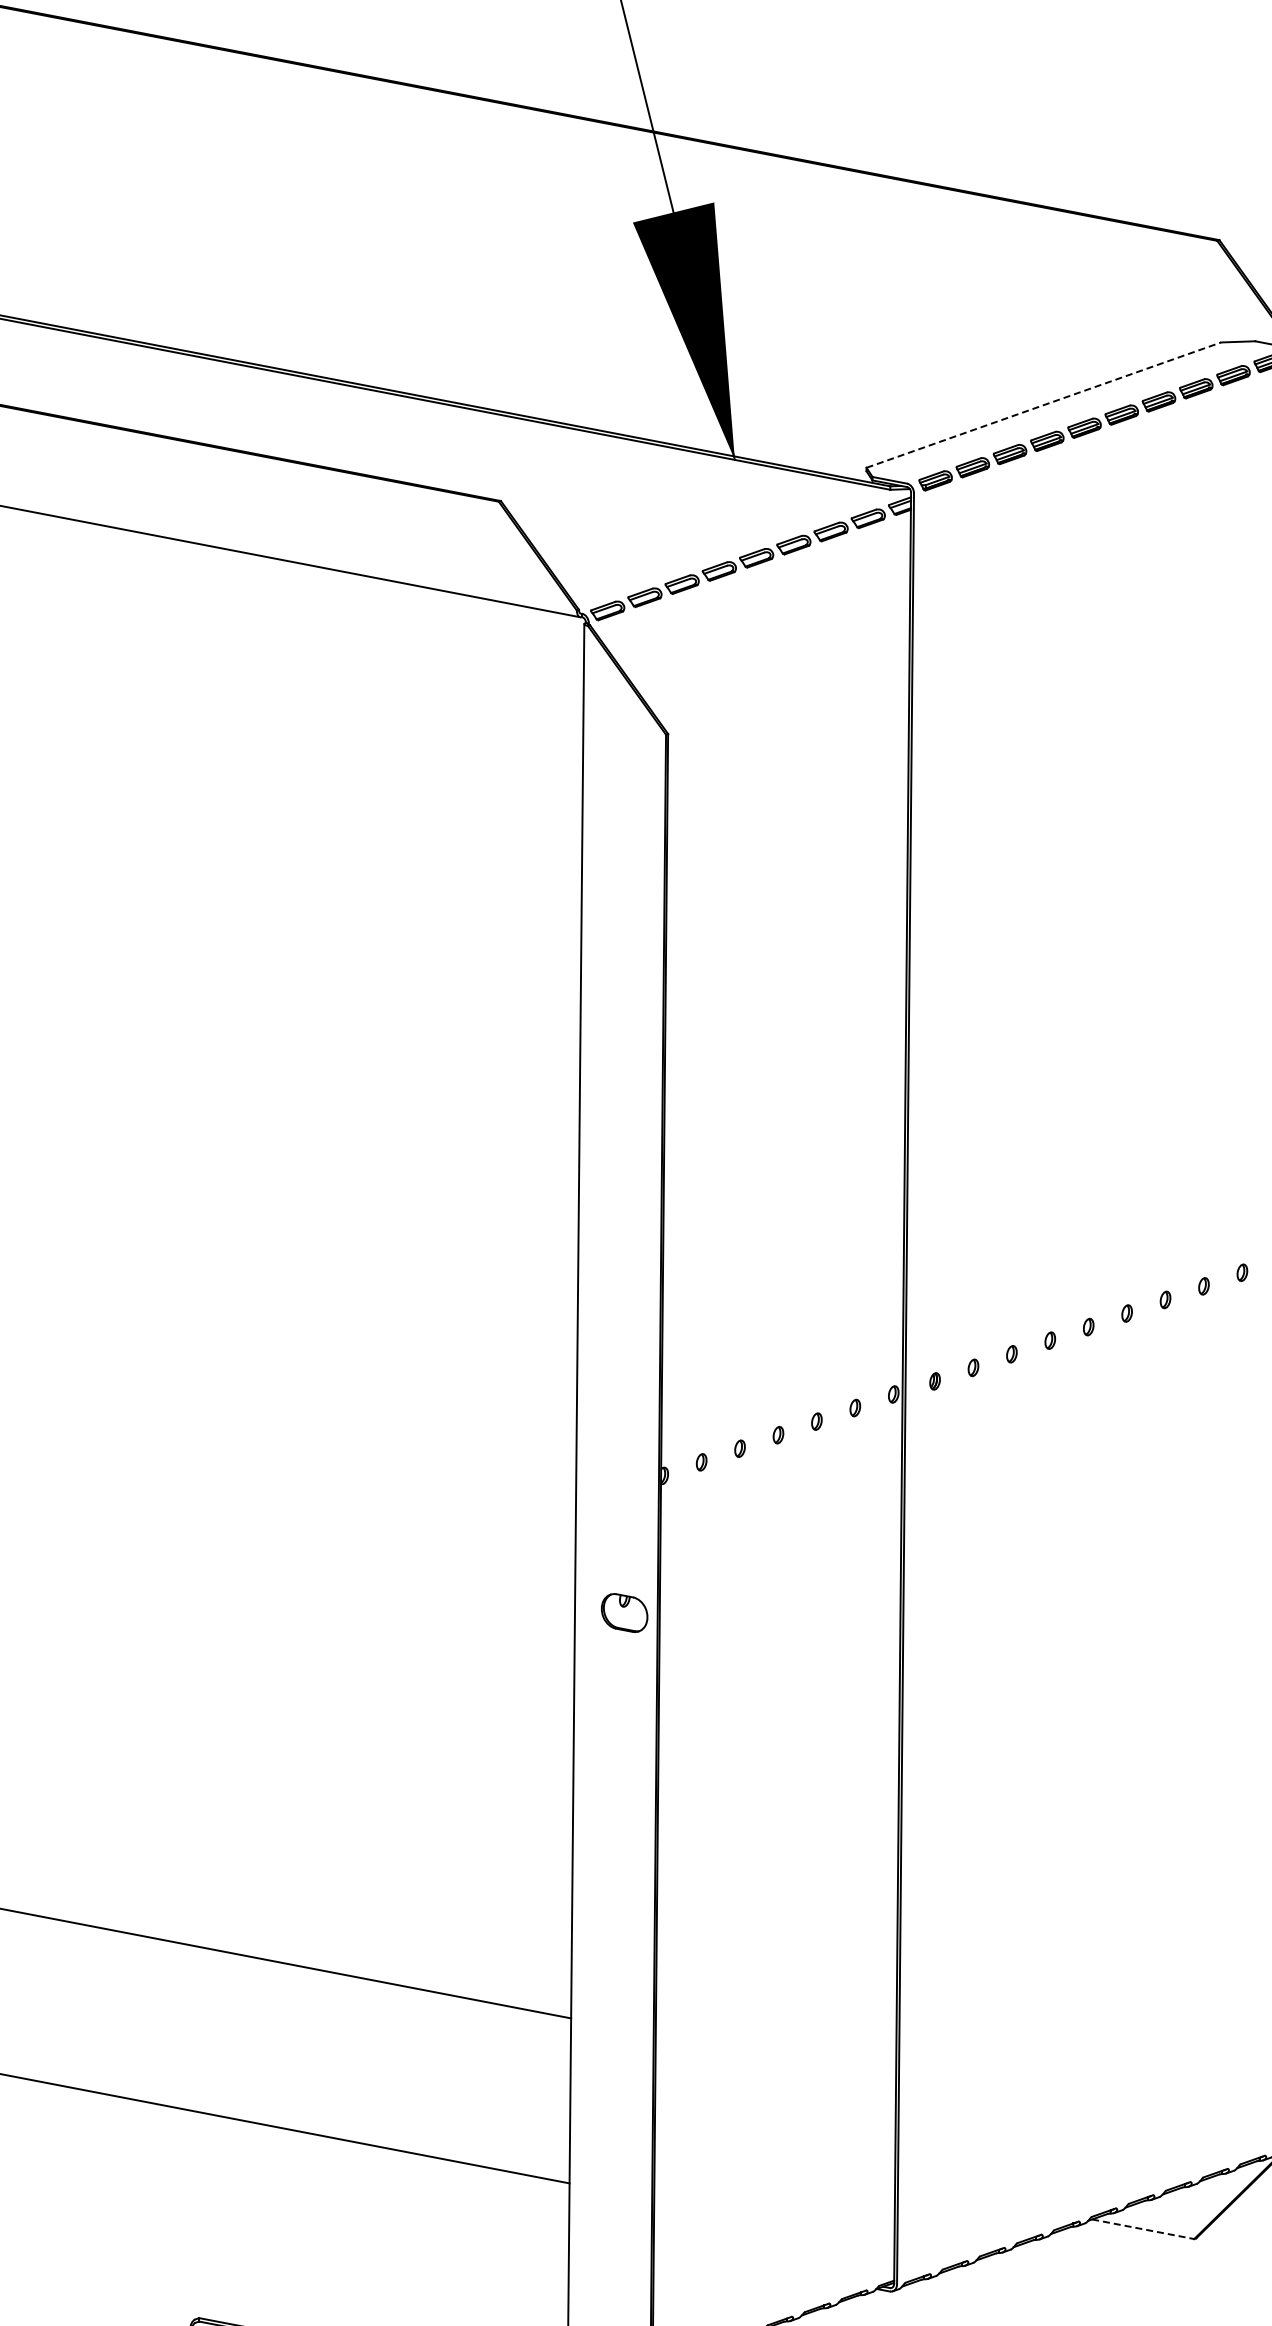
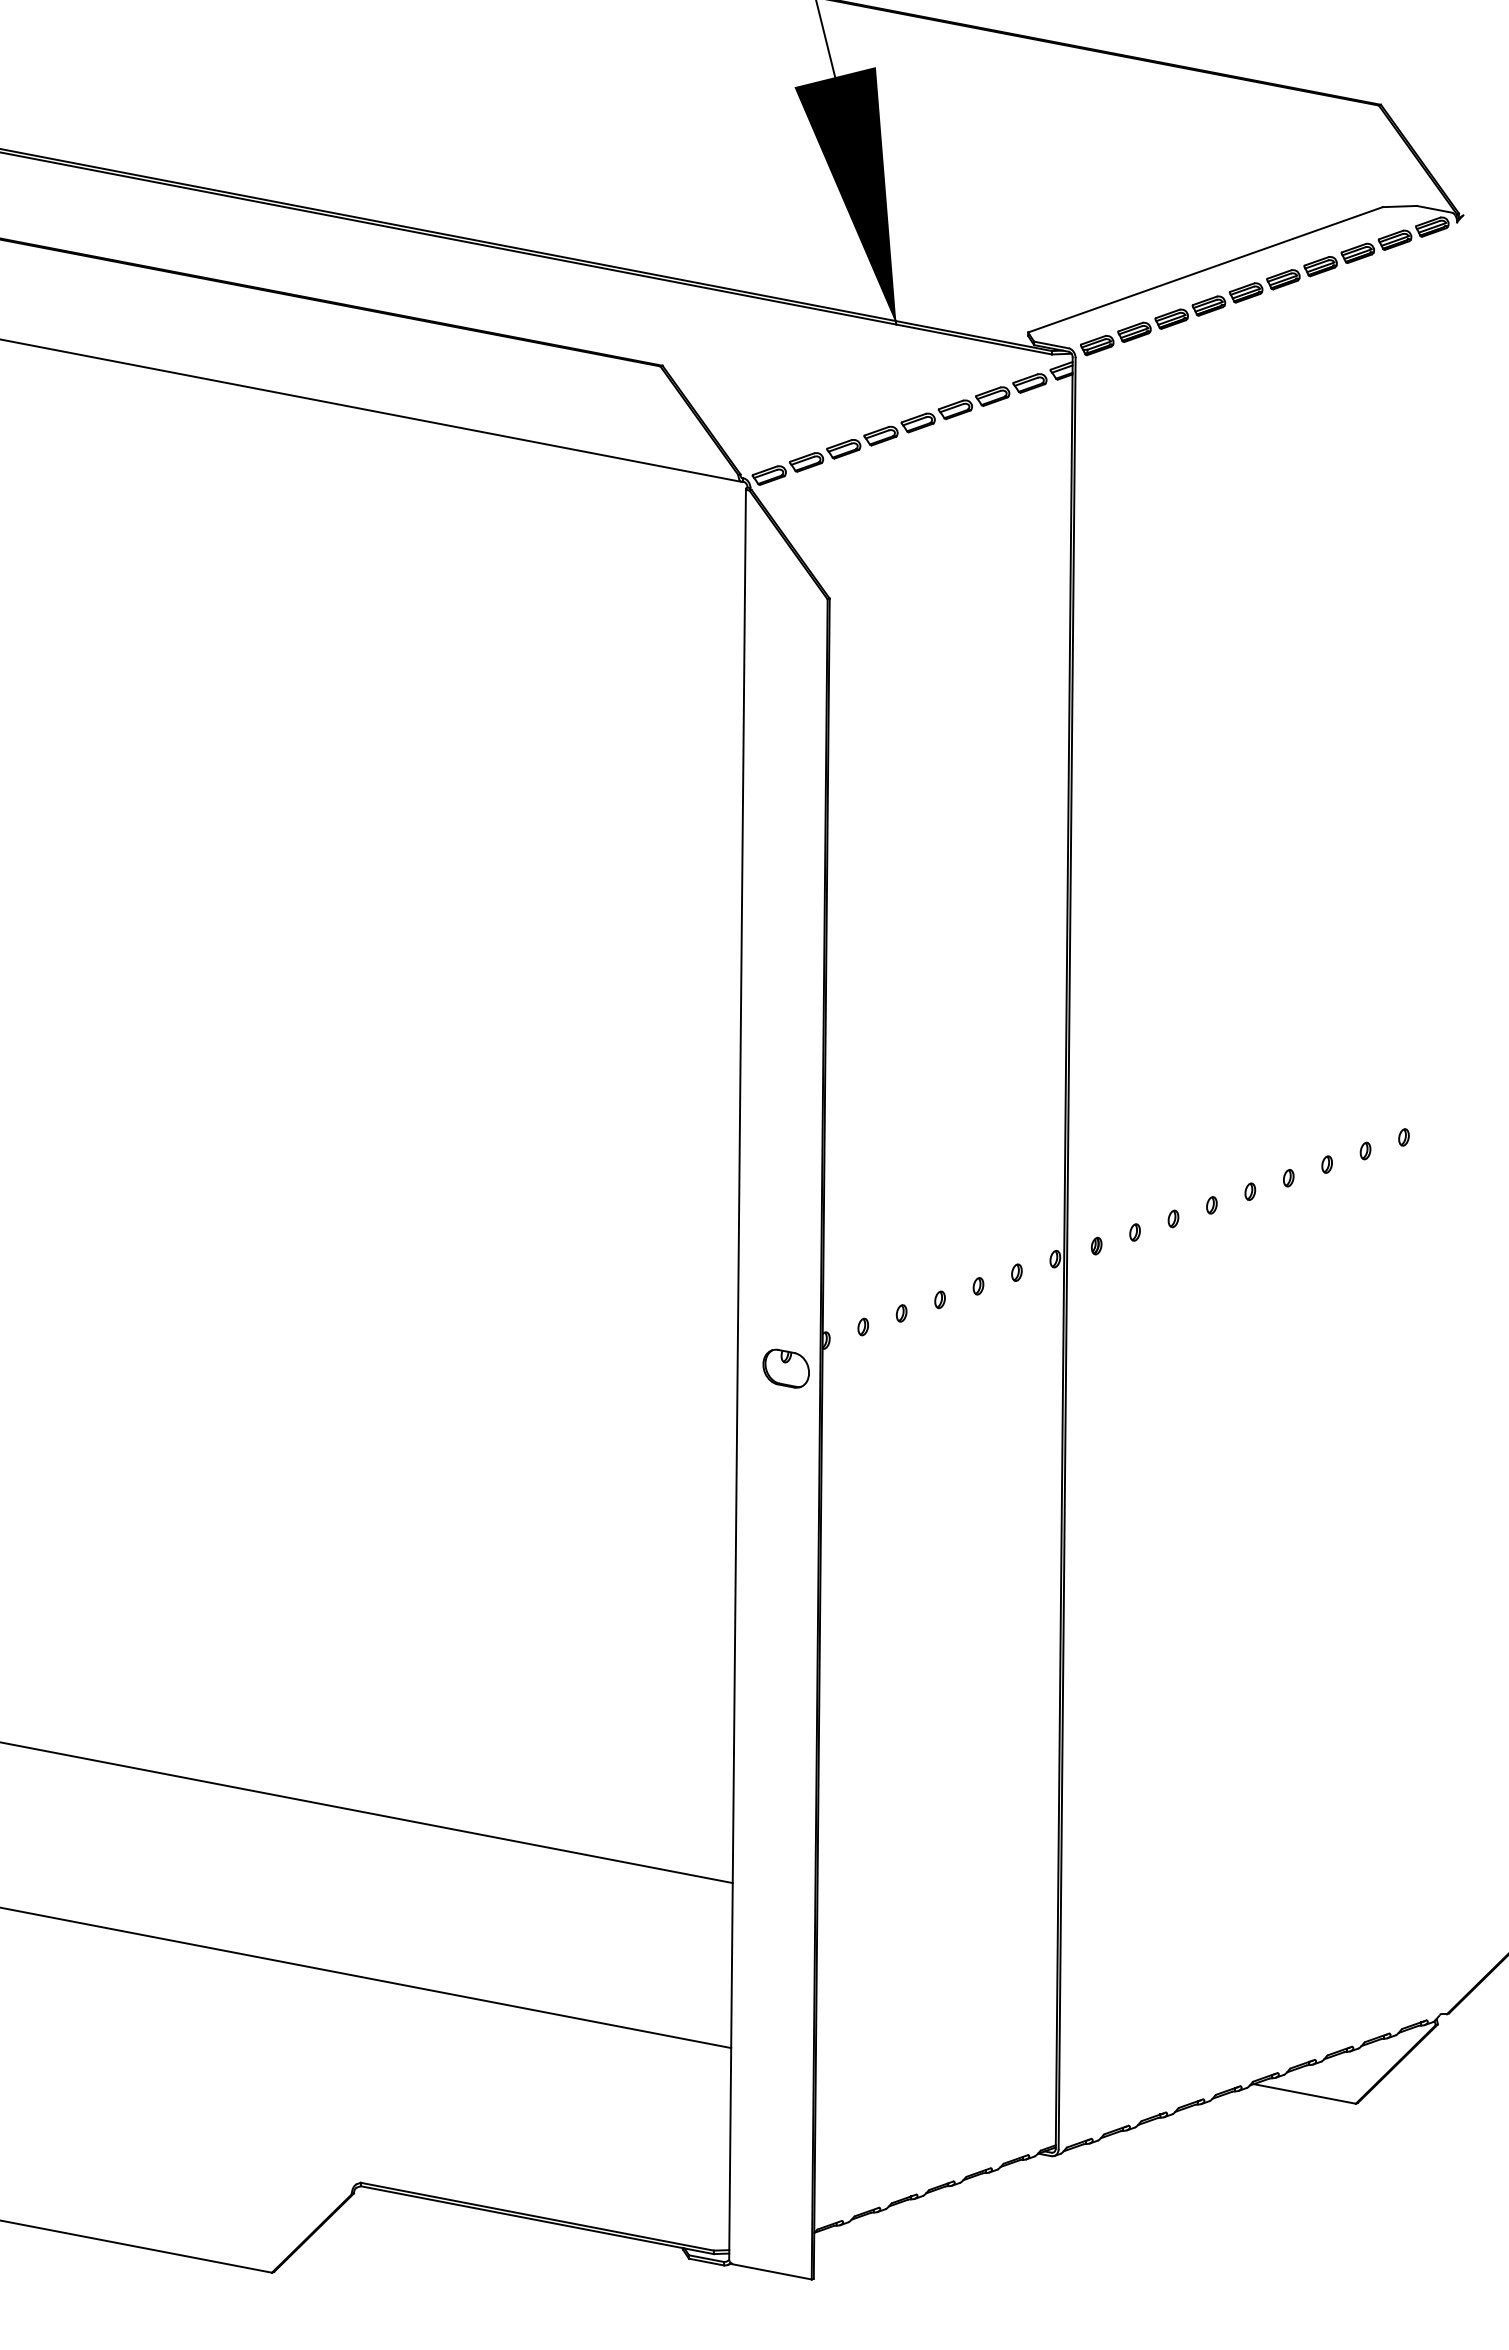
line: (1043, 404) -> (1205, 269), dashed -> solid
part: (623, 1612) -> (785, 1368), moved
line: (1142, 2228) -> (1304, 2093), dashed -> solid

